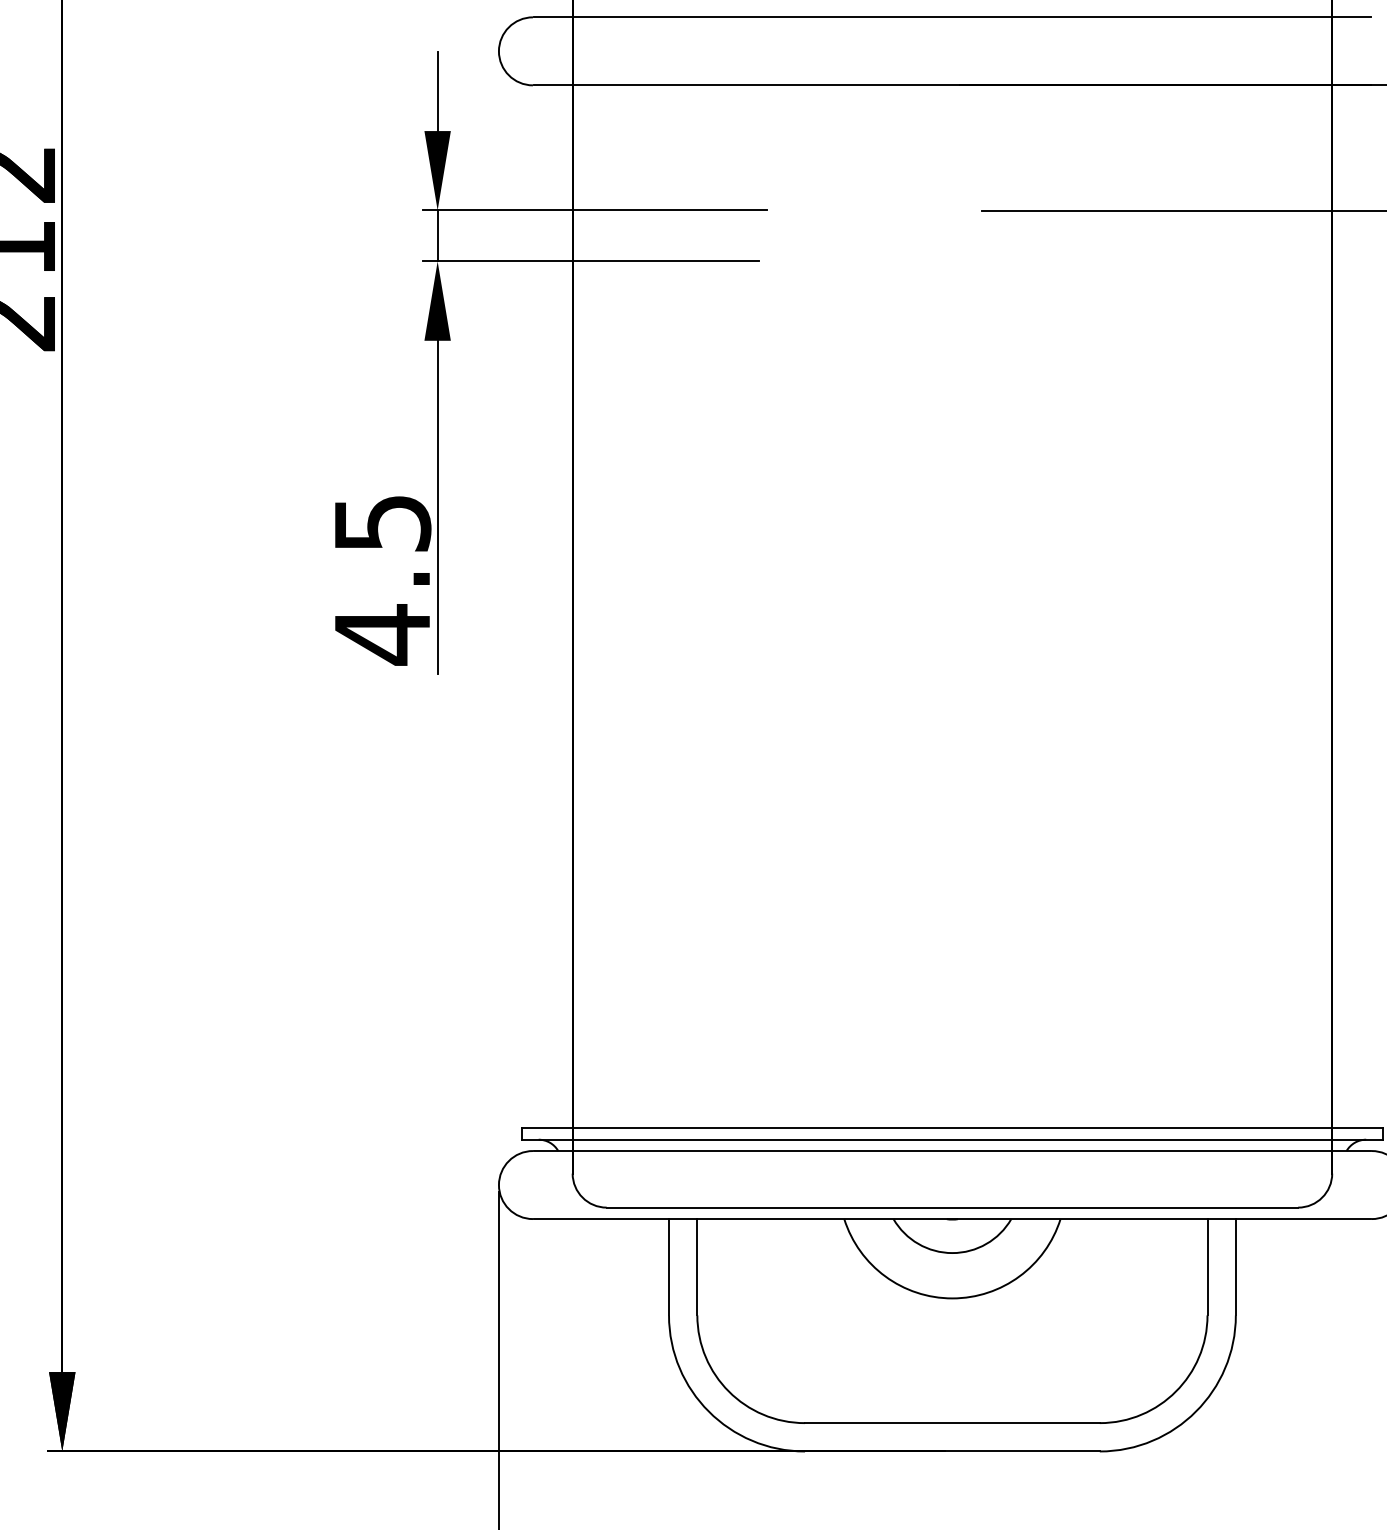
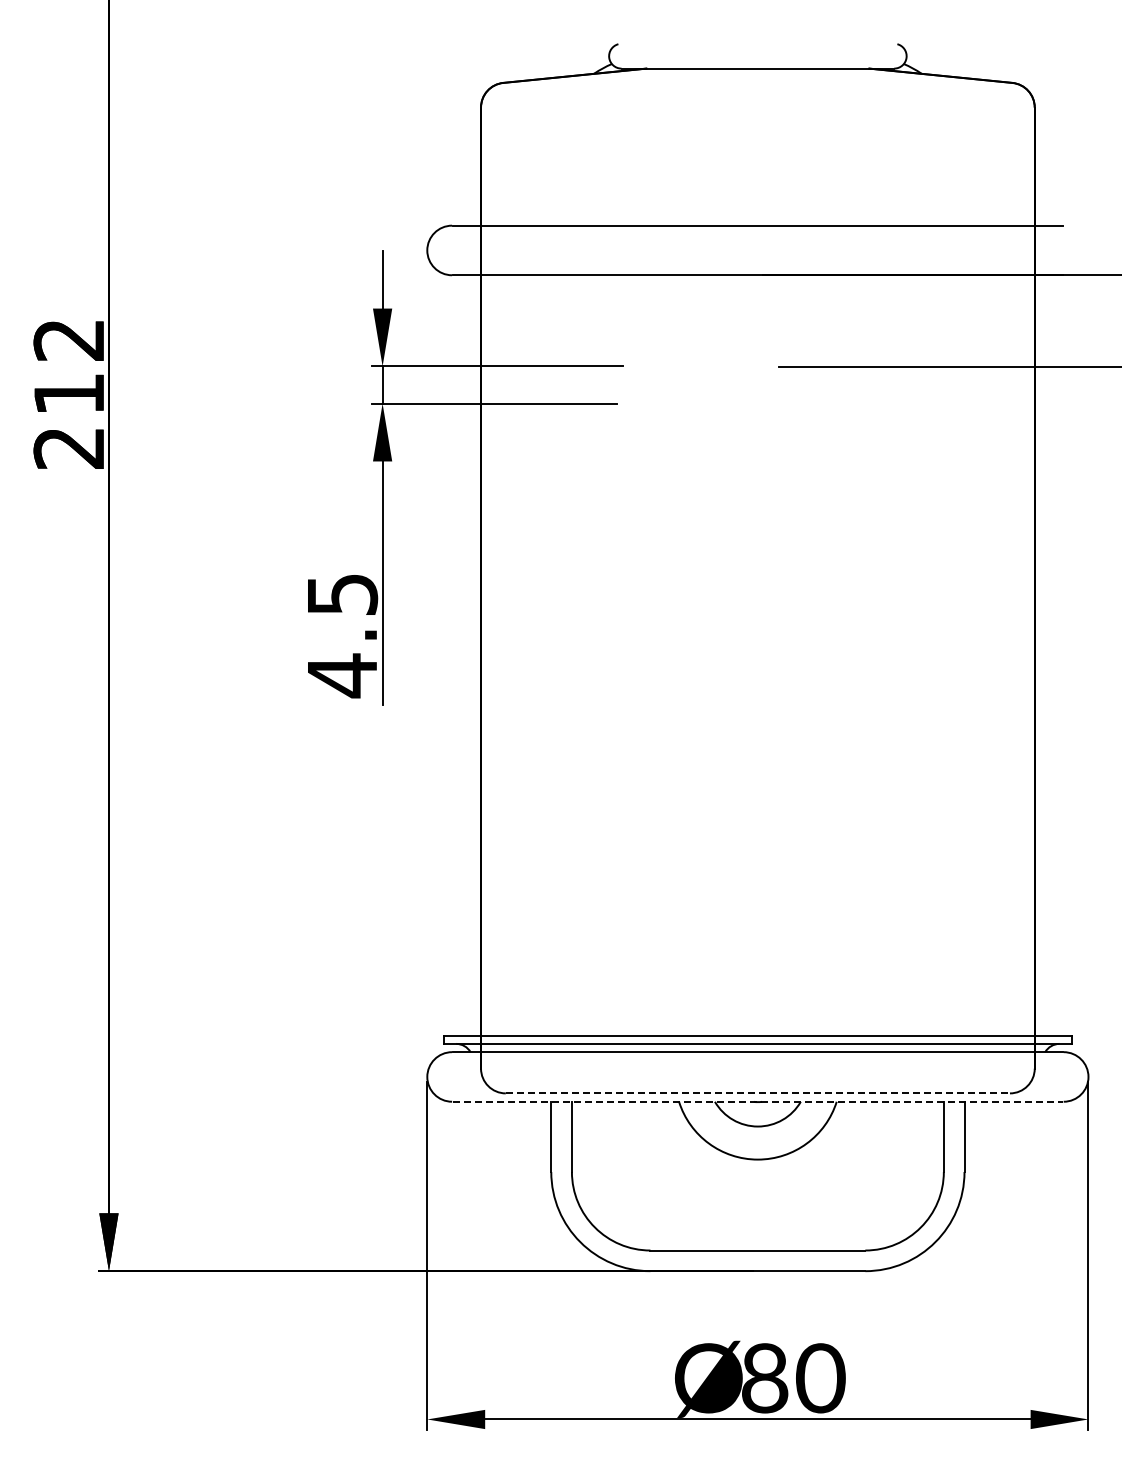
line: (953, 1207) -> (758, 1093), solid -> dashed
line: (953, 1218) -> (758, 1101), solid -> dashed

